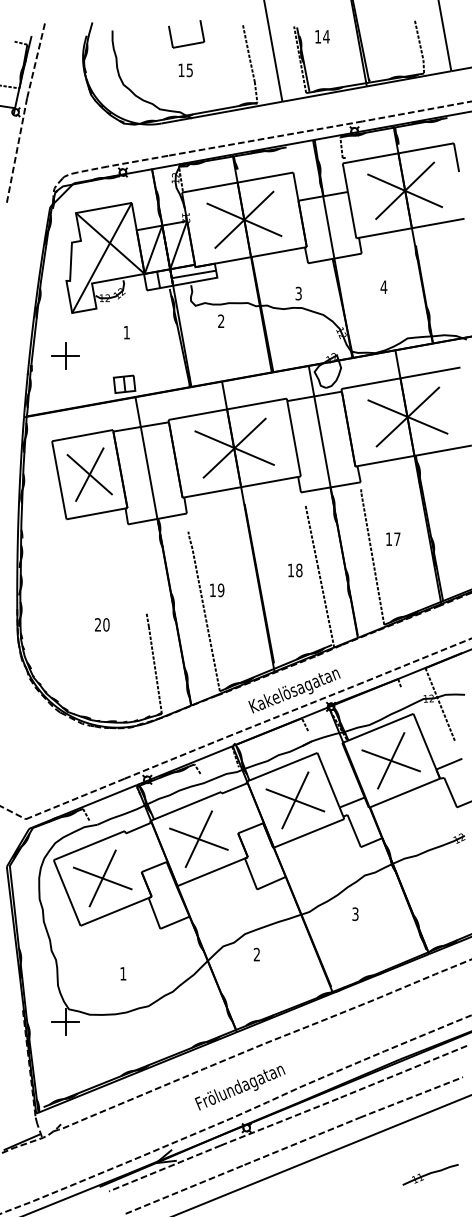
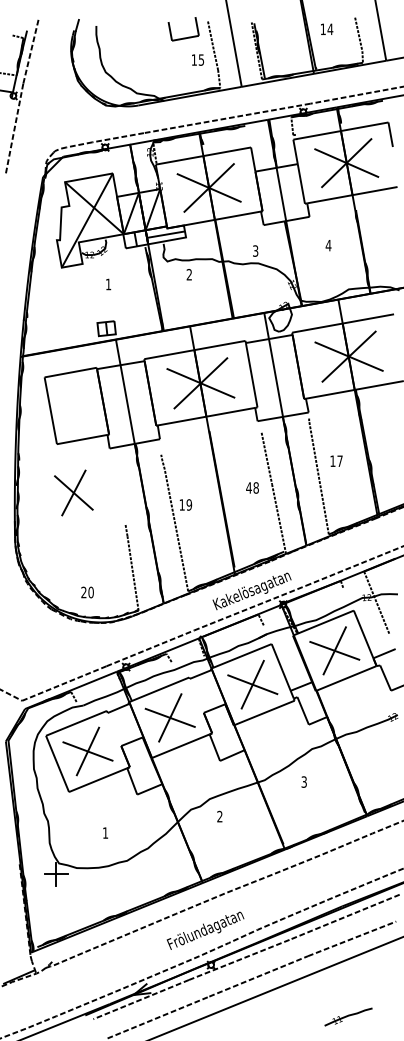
text: (323, 35) -> (327, 28), moved
part: (186, 44) -> (183, 37), moved
text: (185, 69) -> (197, 59), moved
part: (65, 356) -> (56, 304), removed
part: (89, 474) -> (73, 492), moved
text: (290, 569) -> (248, 487), 18 -> 48
text: (102, 624) -> (87, 592), moved
part: (430, 1174) -> (348, 1016), moved

